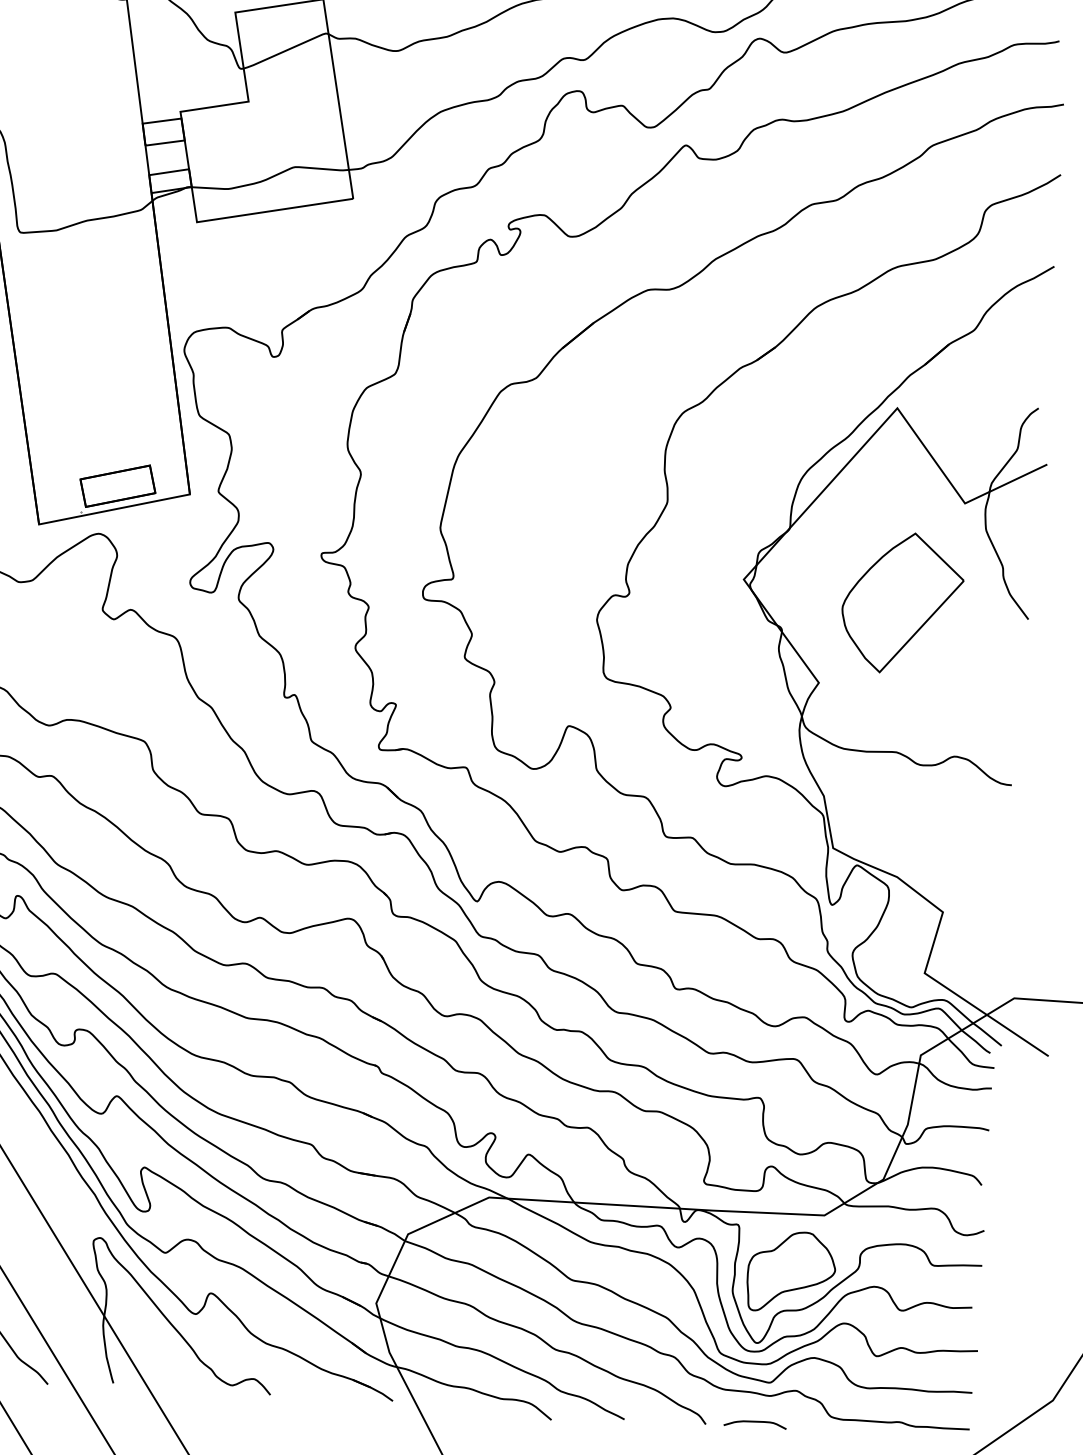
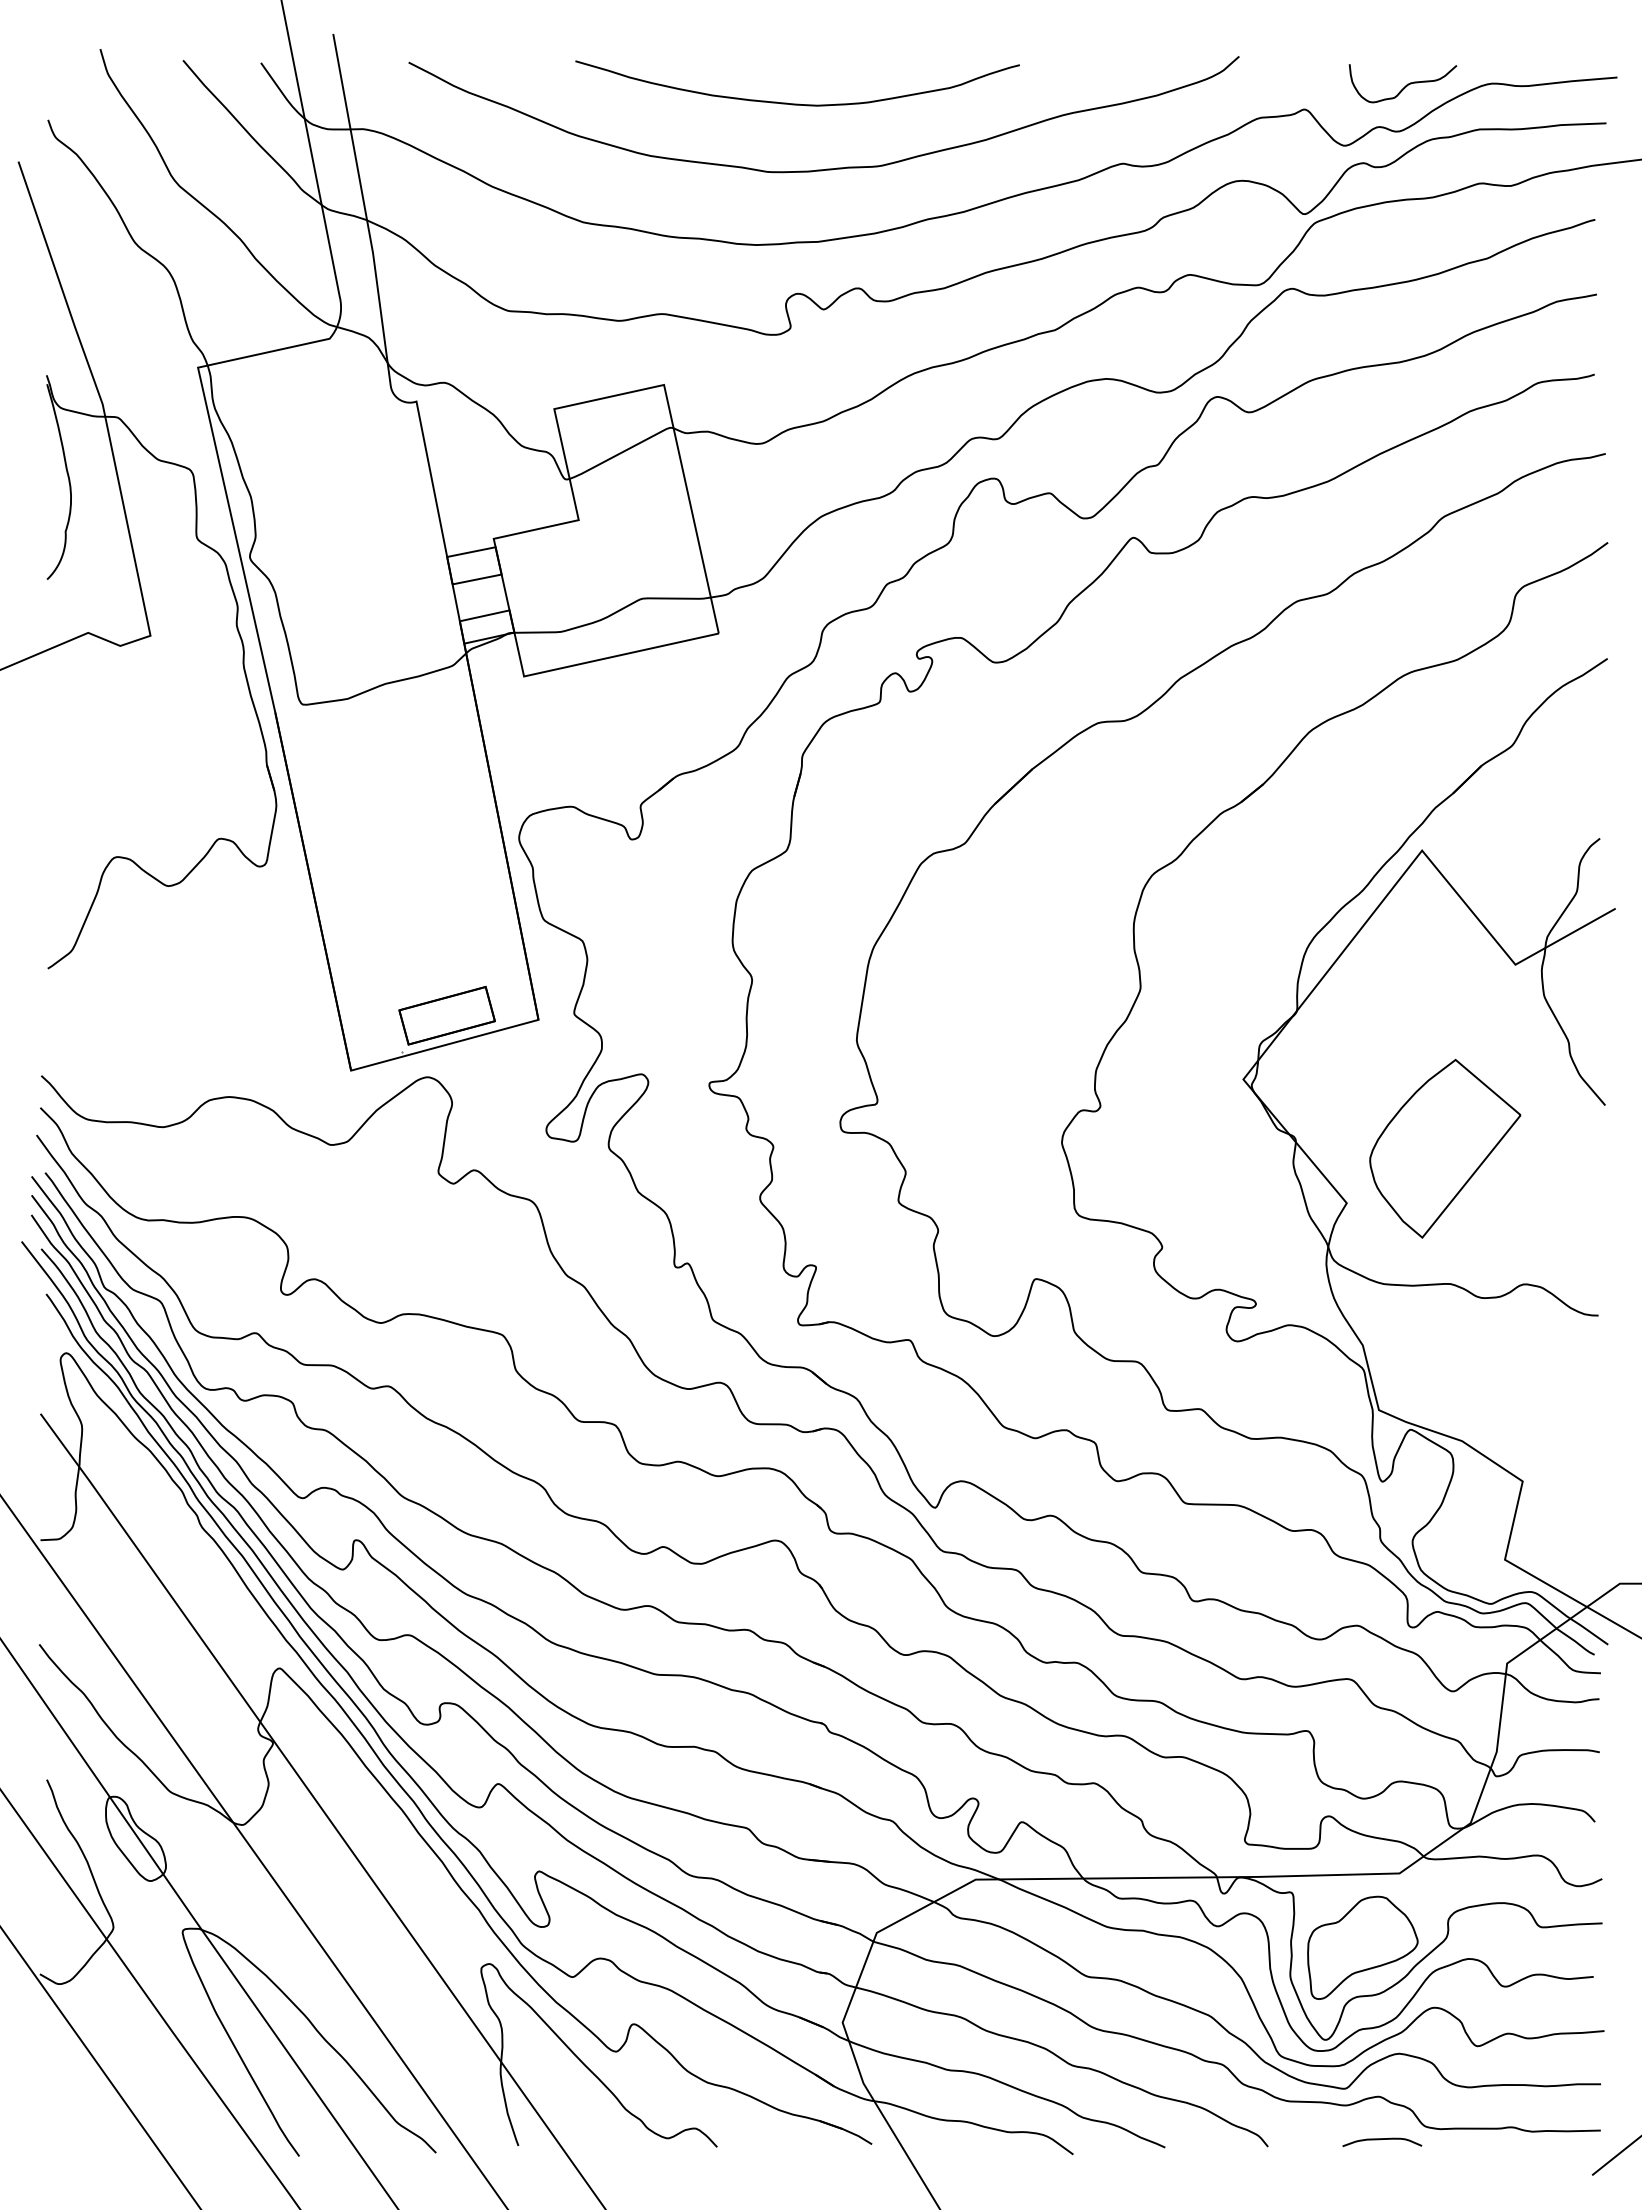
part: (902, 603) -> (1445, 1148), moved
curve: (755, 1422) -> (1382, 2139), moved

